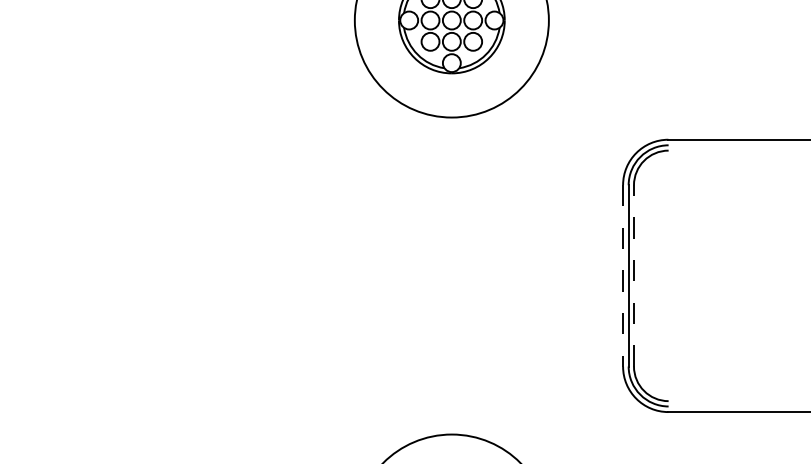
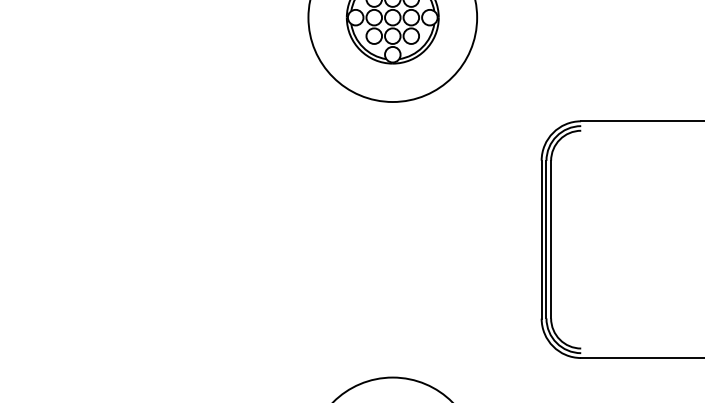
line: (622, 275) -> (541, 239), dashed -> solid
line: (634, 275) -> (551, 239), dashed -> solid

